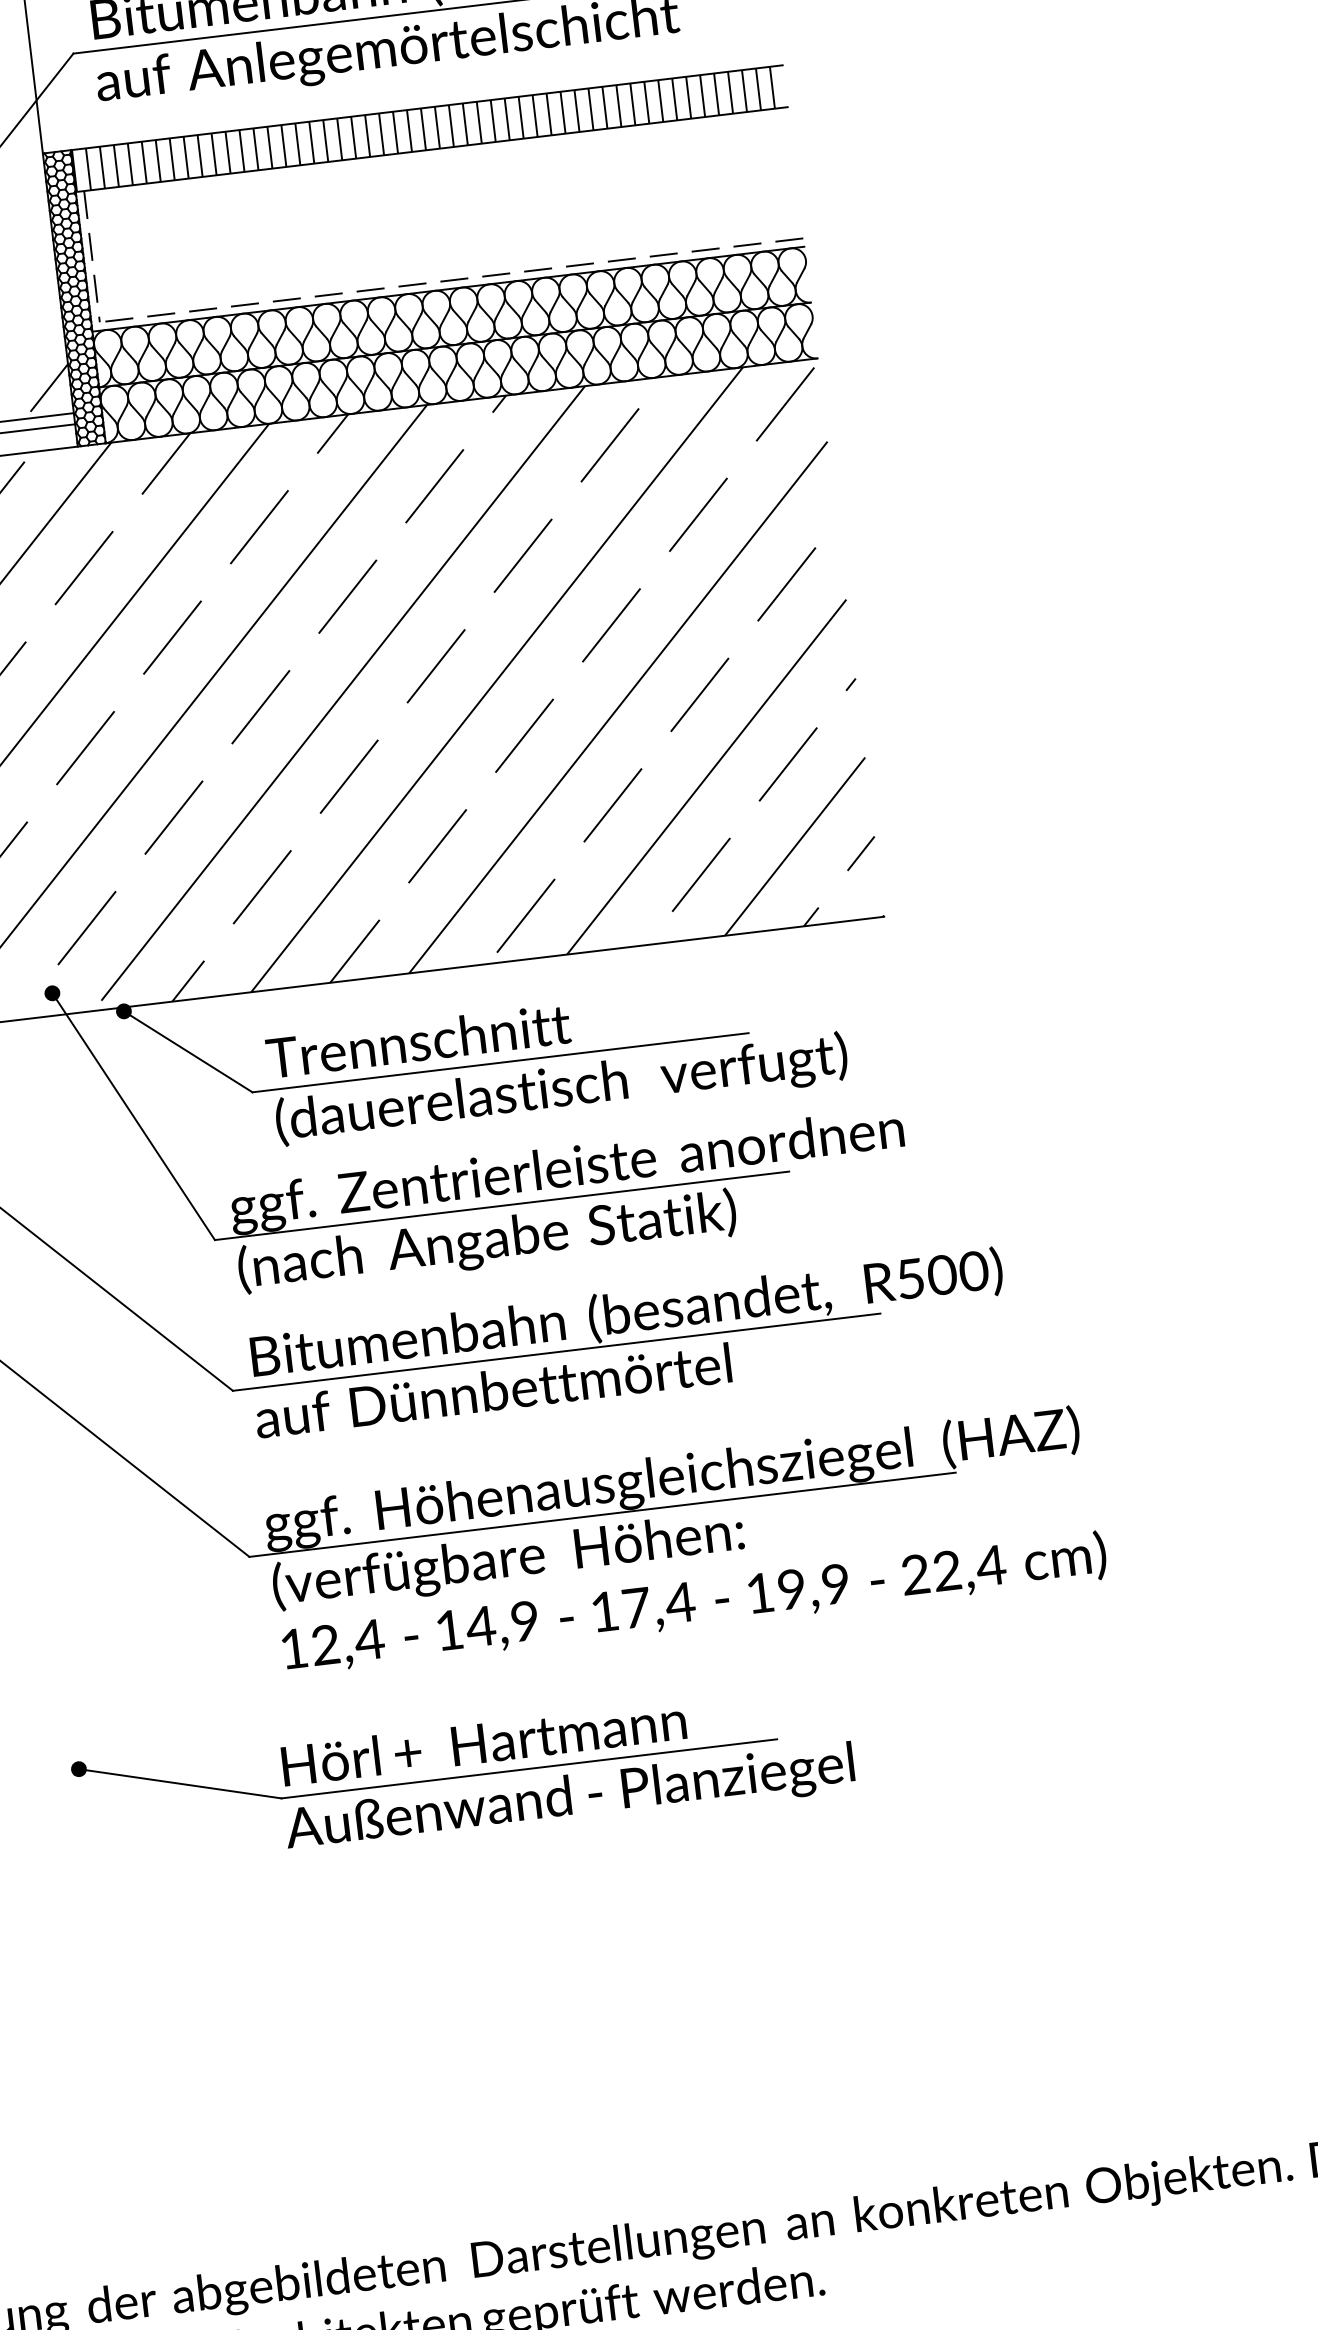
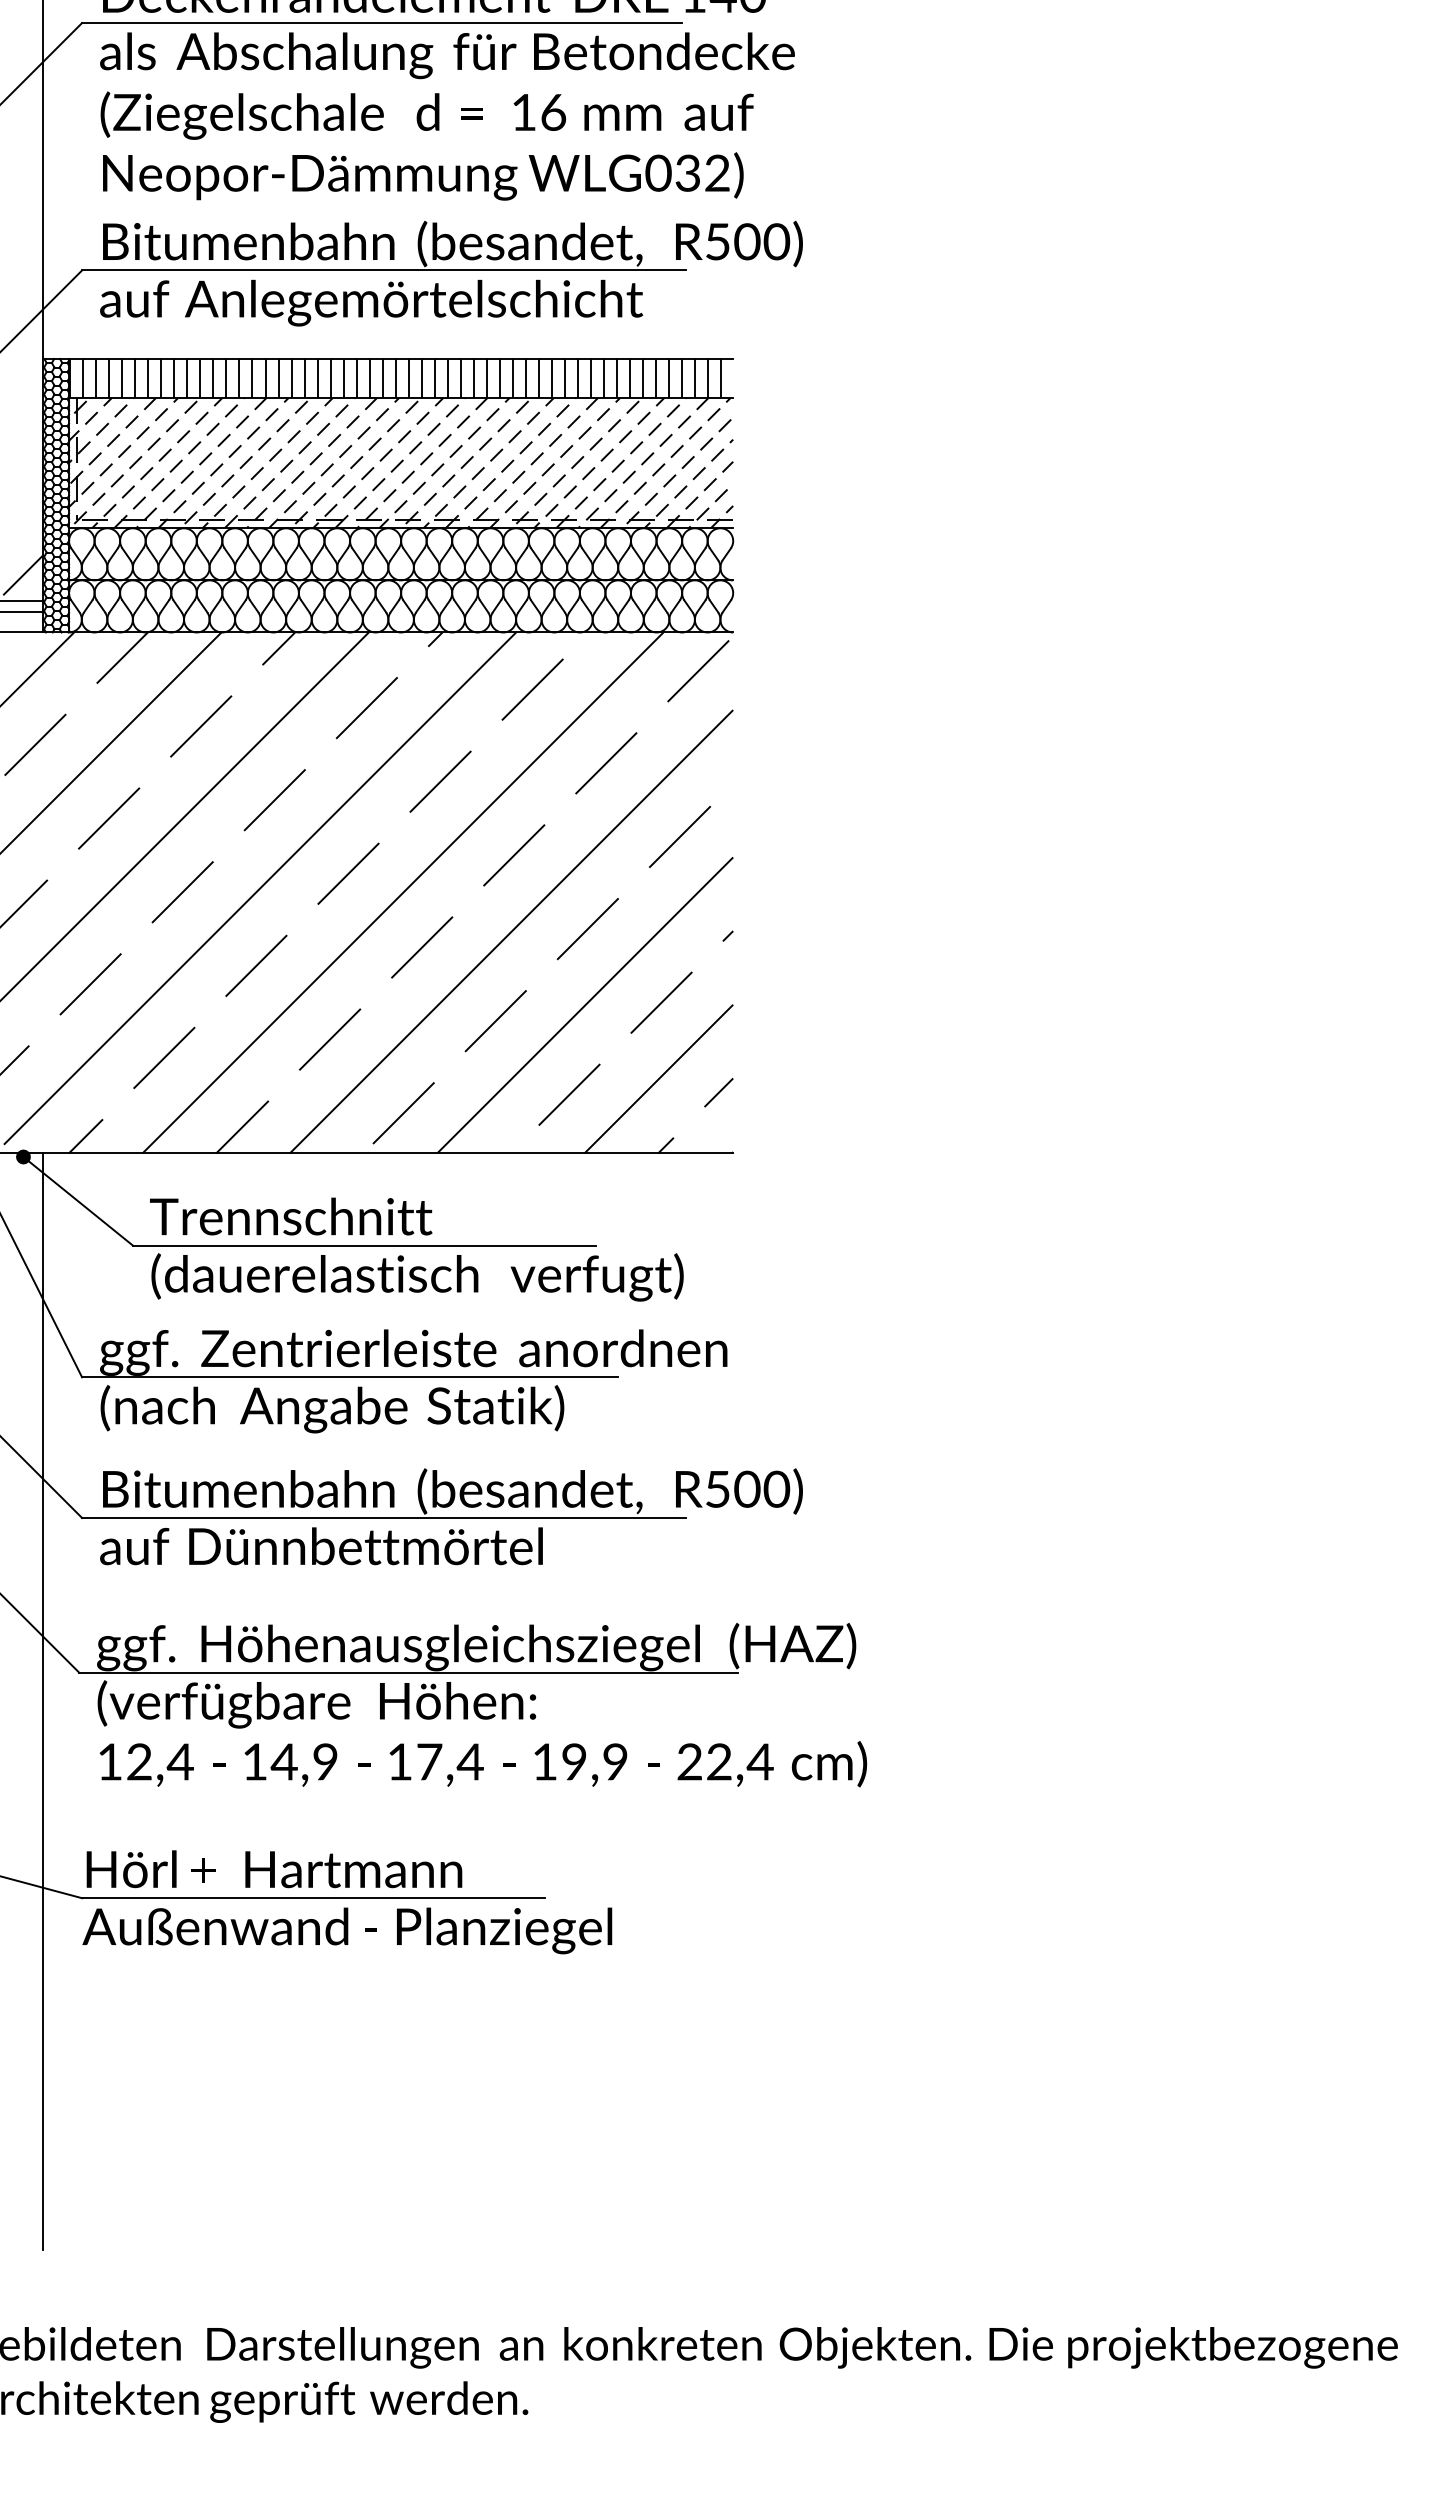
hatch: (440, 219) -> (401, 463), added
line: (214, 1592) -> (43, 1701), added

